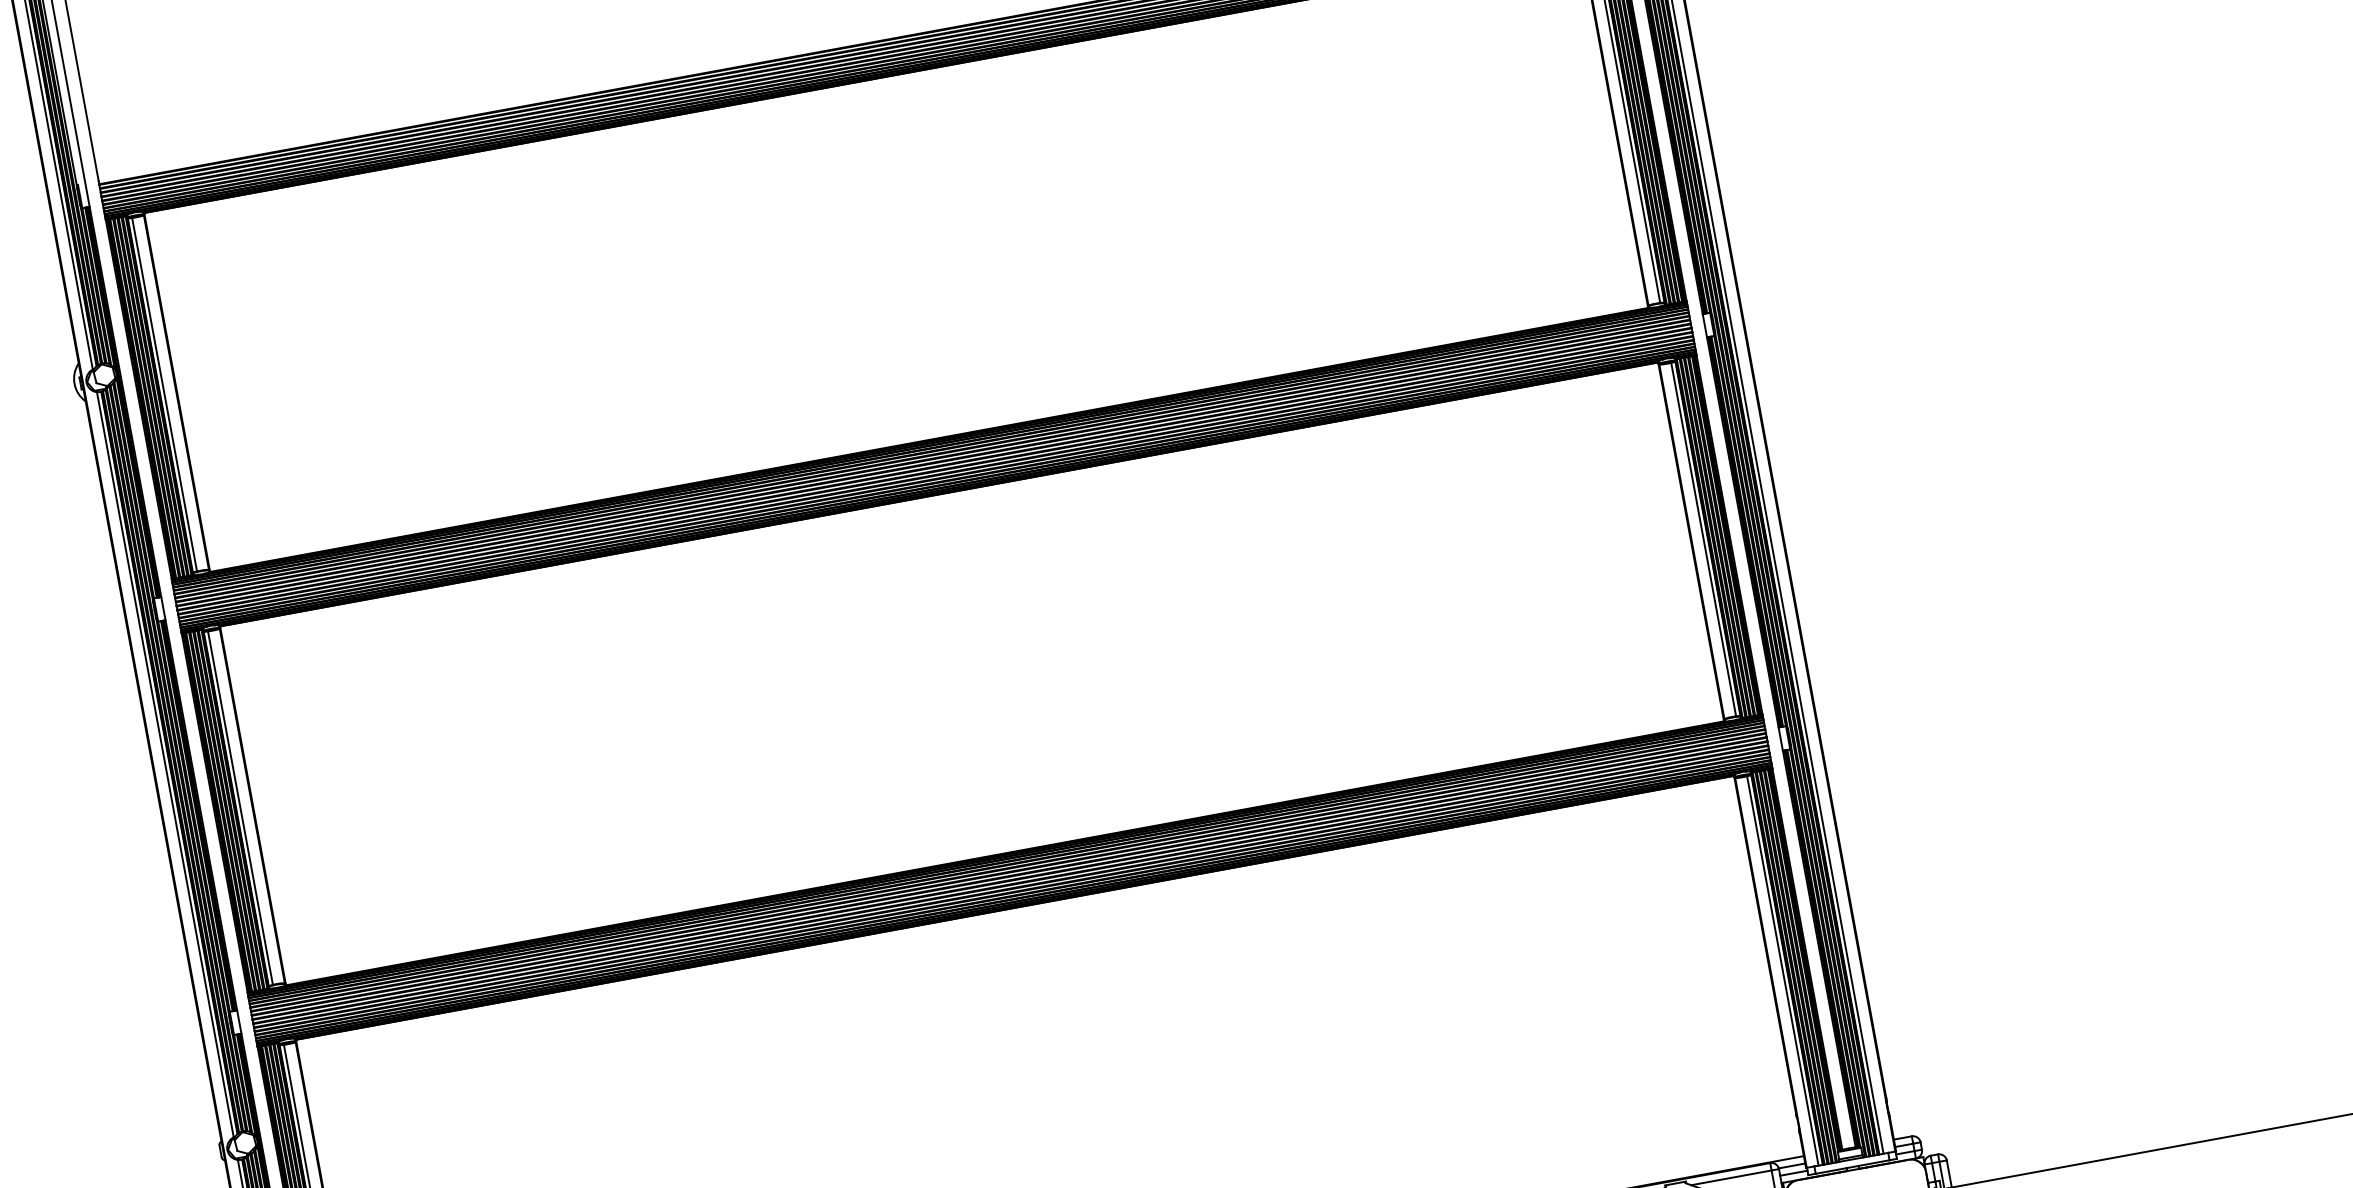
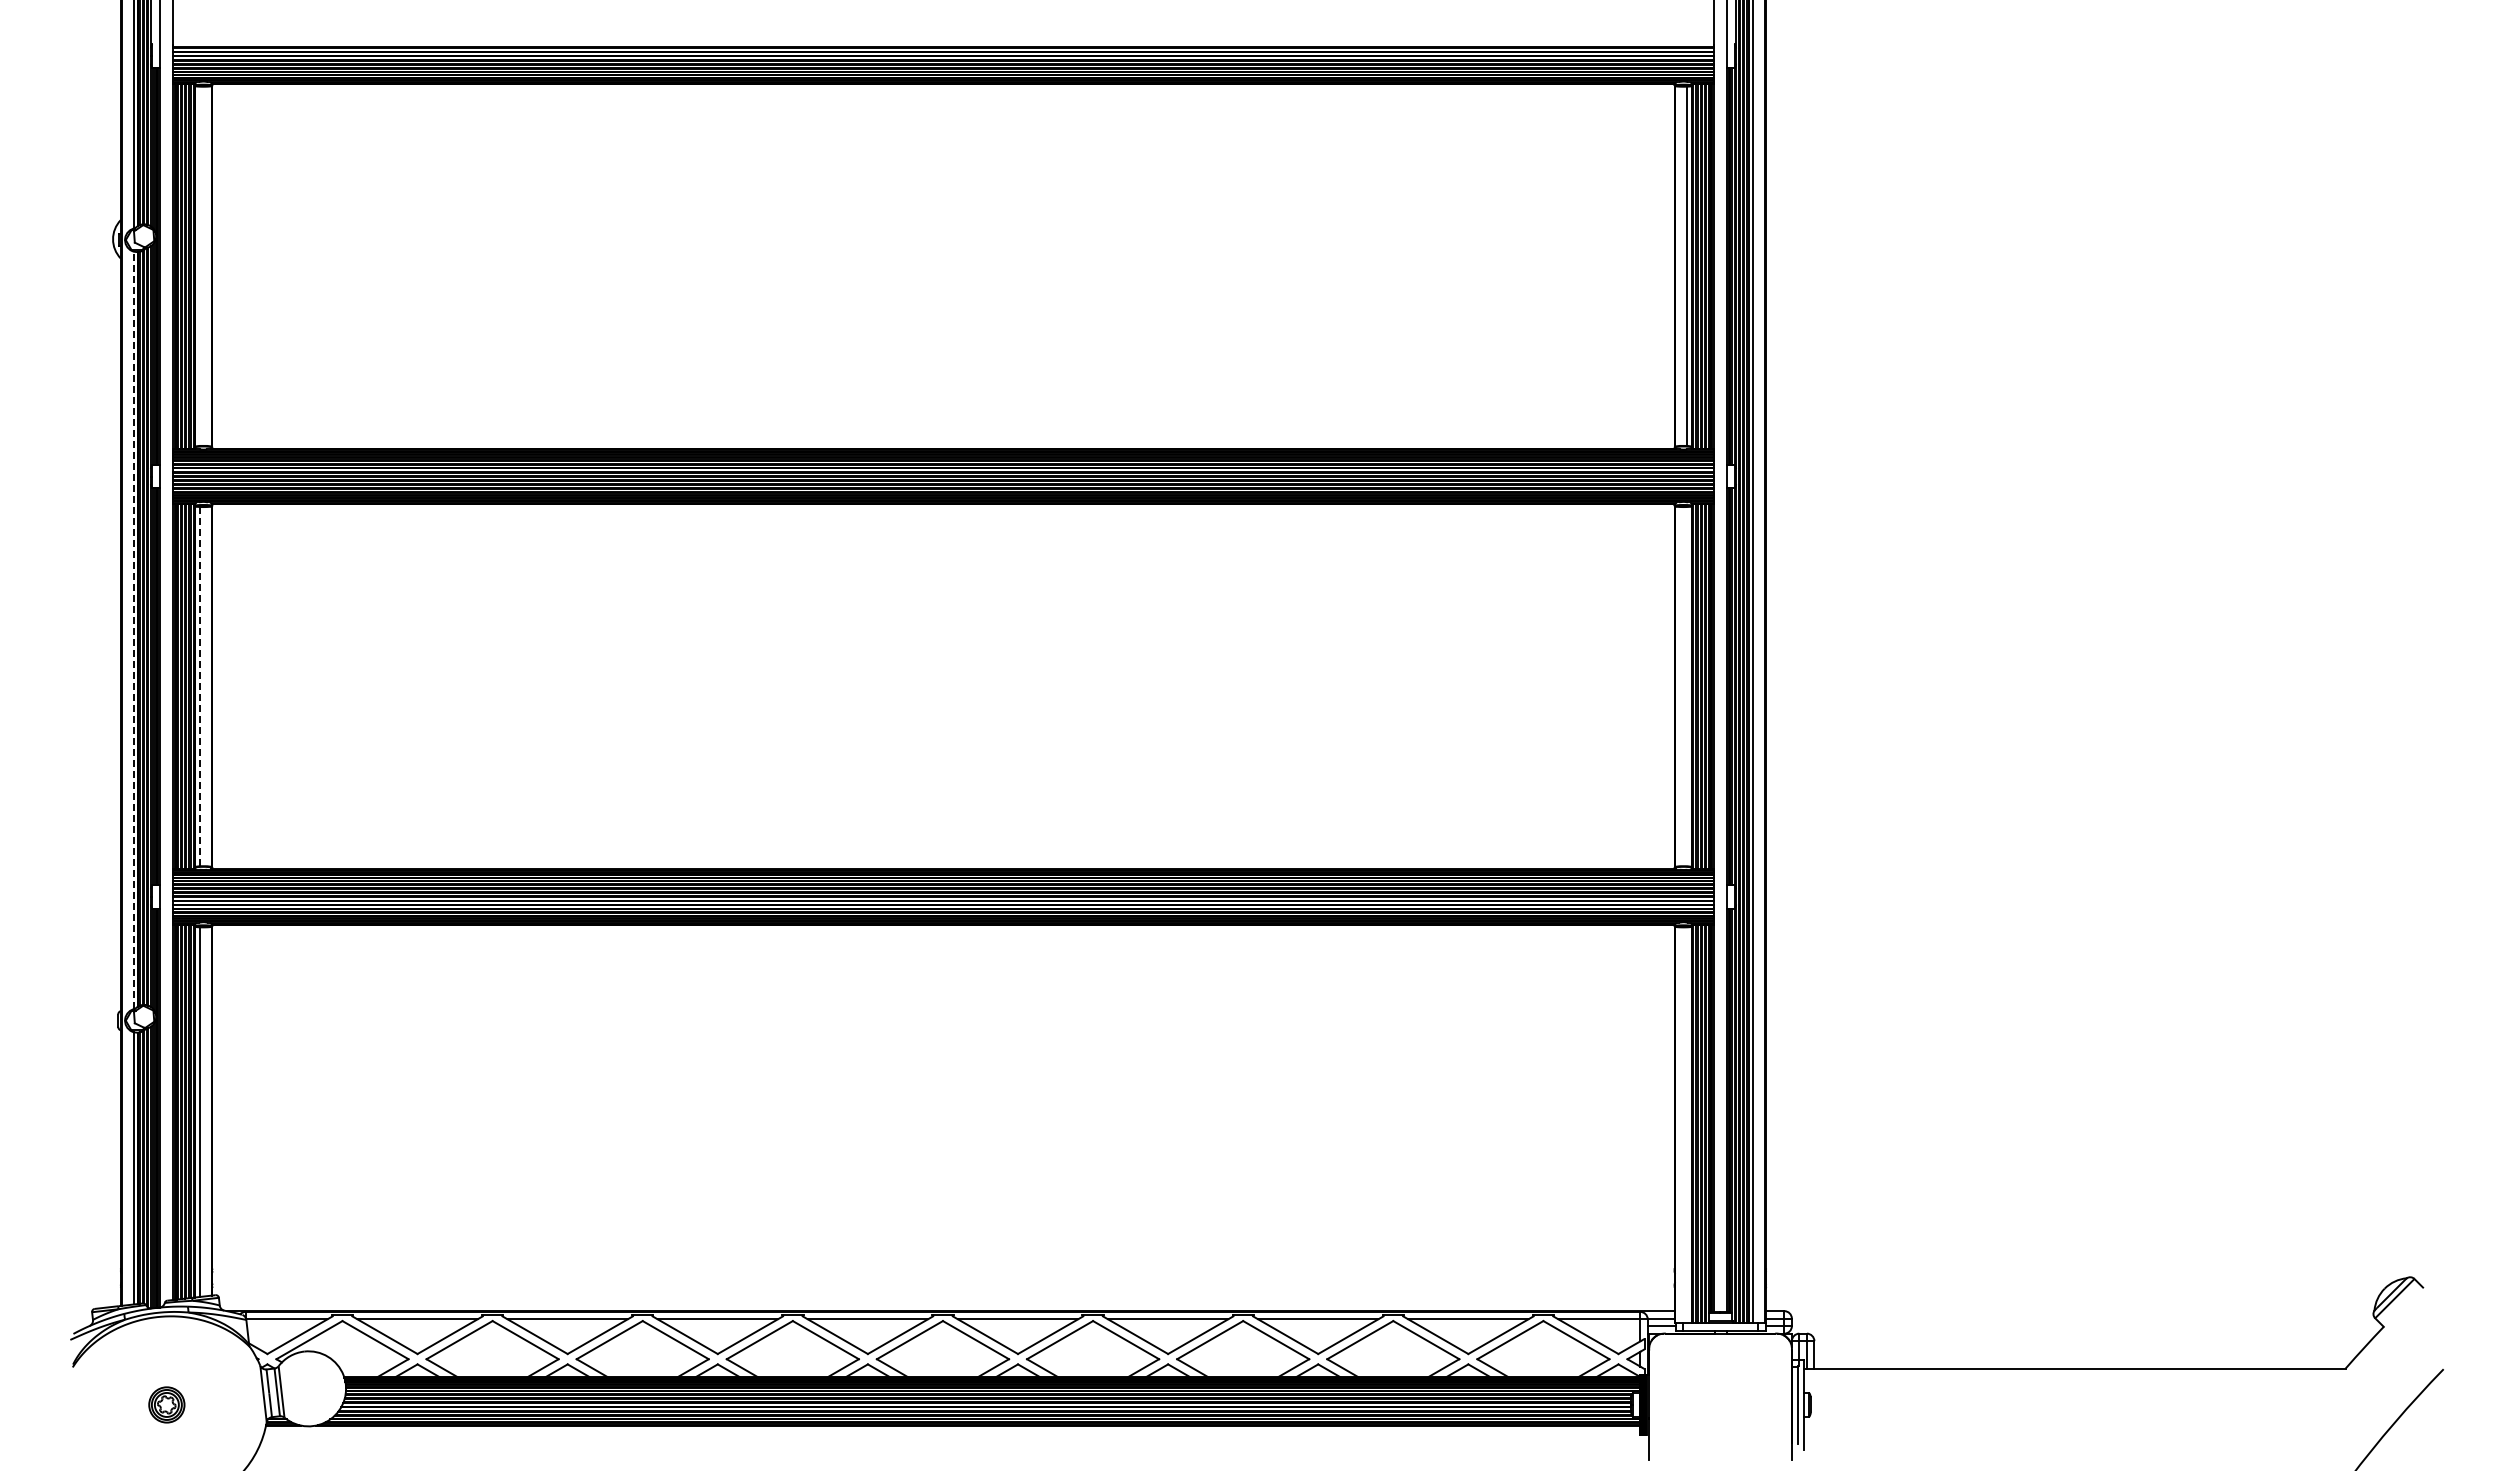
line: (164, 394) -> (199, 266), removed
line: (1703, 539) -> (1687, 686), removed
line: (165, 764) -> (133, 630), solid -> dashed
line: (240, 808) -> (199, 686), solid -> dashed
line: (1783, 971) -> (1687, 1125), removed

